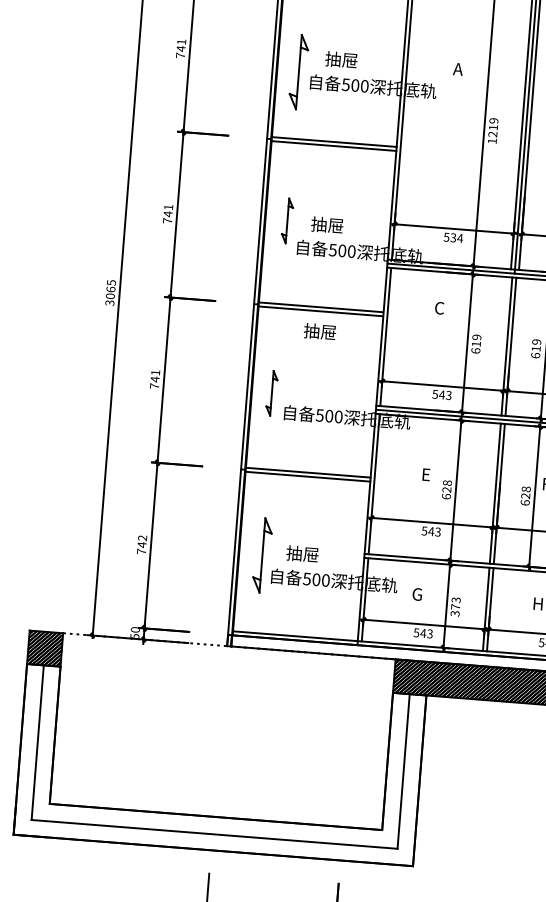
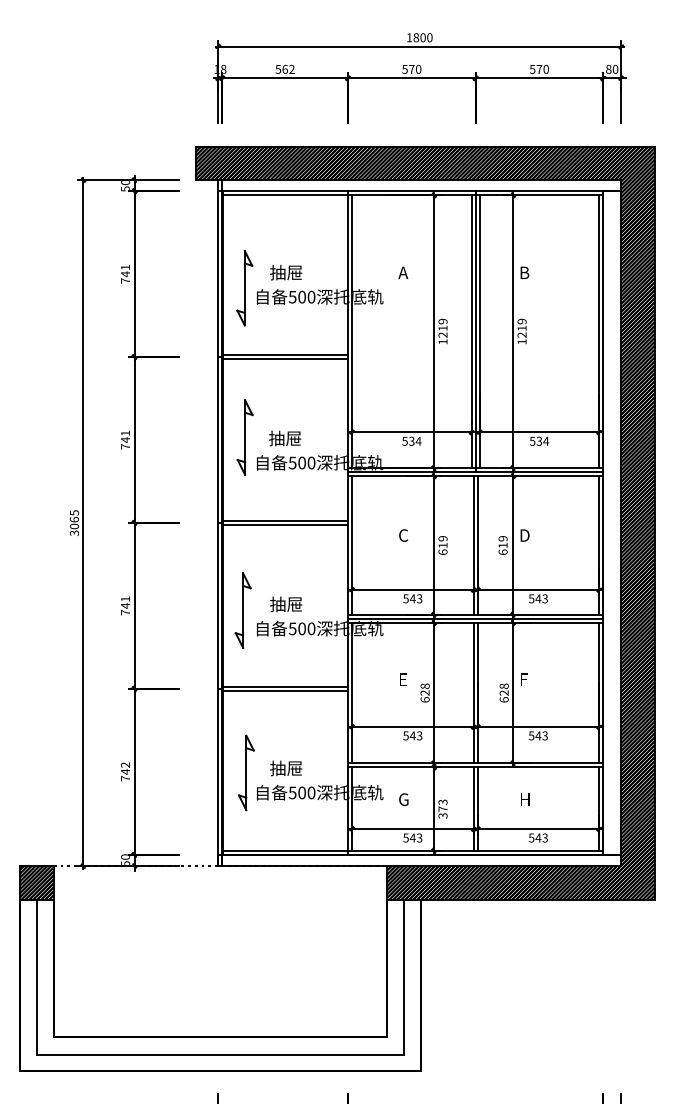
part: (286, 220) -> (244, 437), size x1.67
text: (439, 308) -> (403, 535), moved
text: (320, 331) -> (286, 604), moved
part: (271, 393) -> (242, 610), size x1.67

